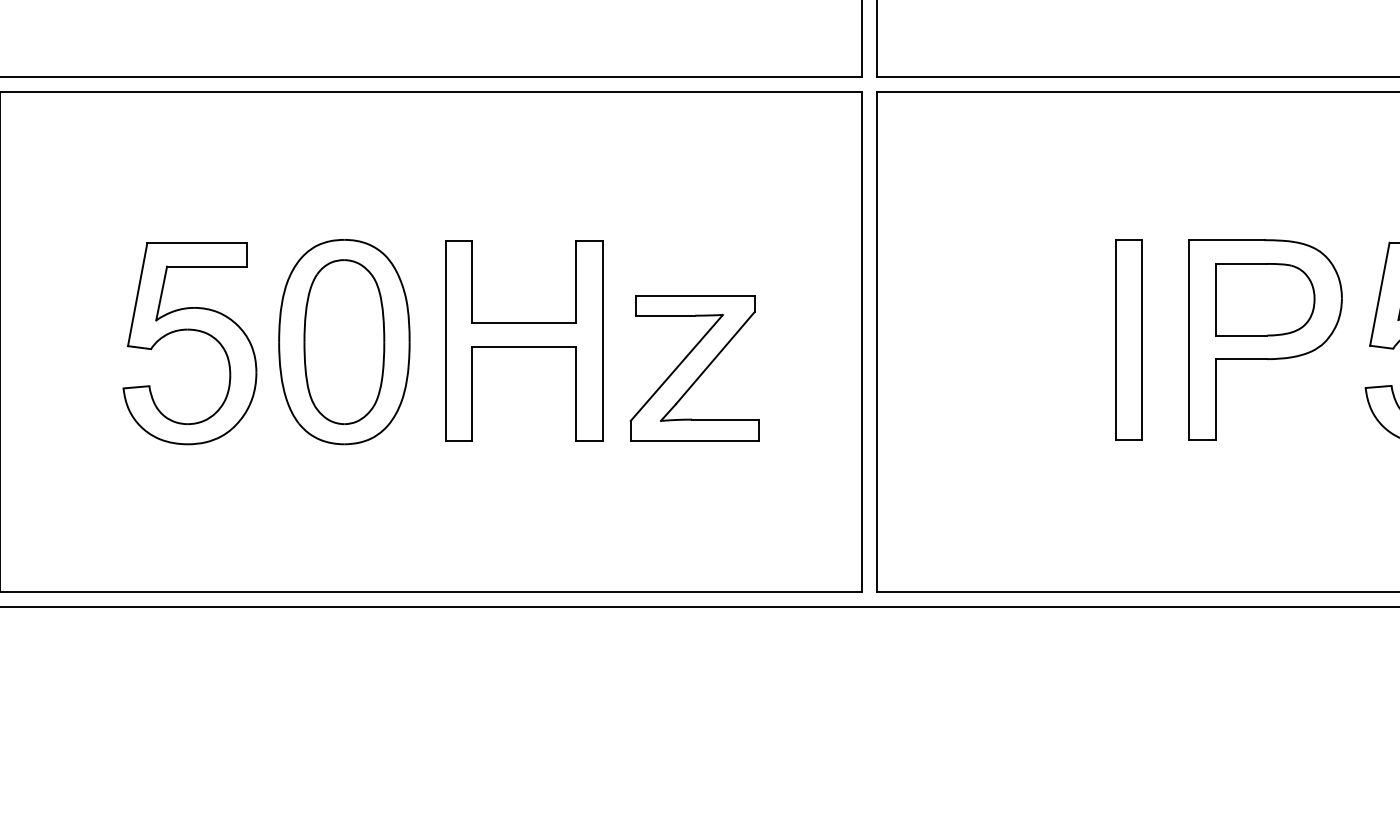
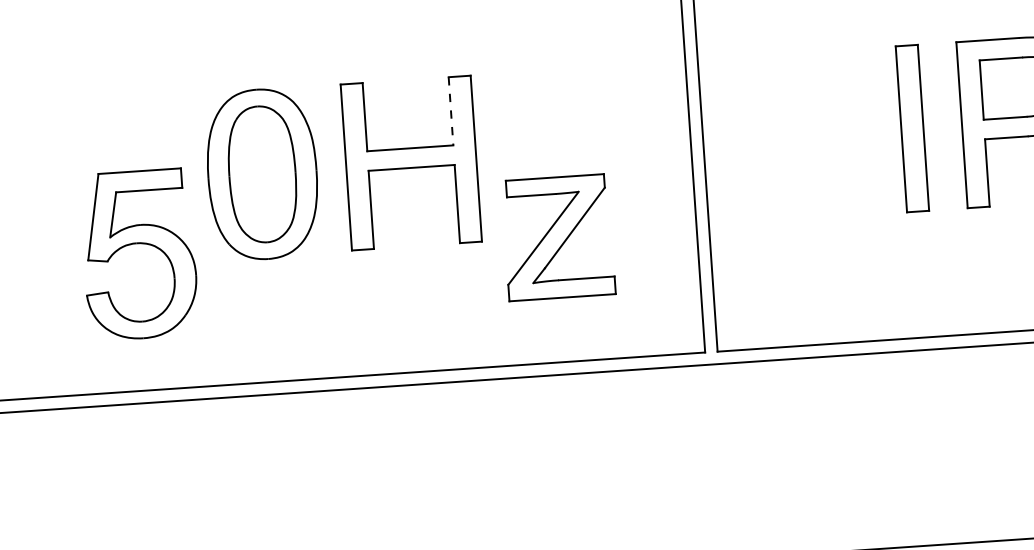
line: (576, 282) -> (451, 111), solid -> dashed
part: (189, 330) -> (138, 243), moved
part: (694, 368) -> (558, 237), moved

